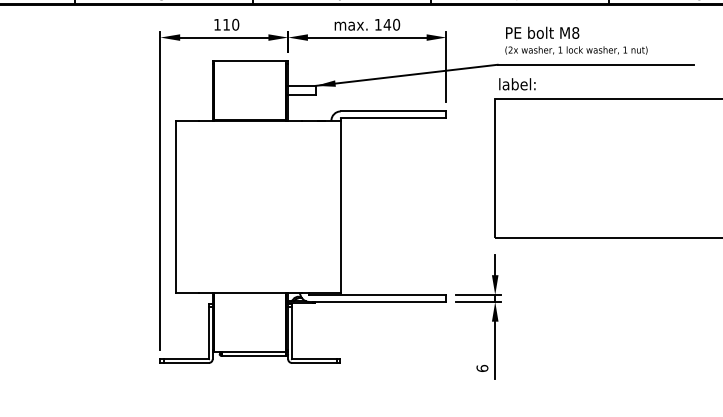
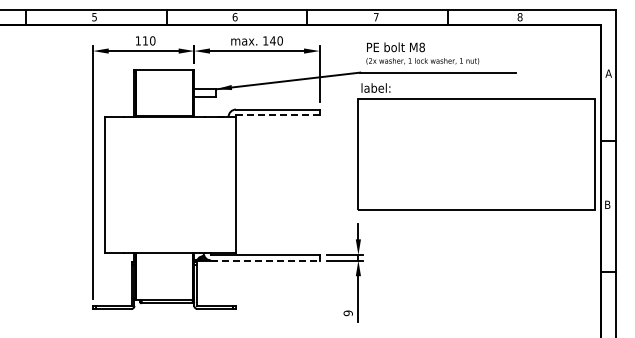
line: (393, 118) -> (277, 115), solid -> dashed
line: (377, 301) -> (265, 260), solid -> dashed
text: (481, 368) -> (347, 313), 6 -> 9

